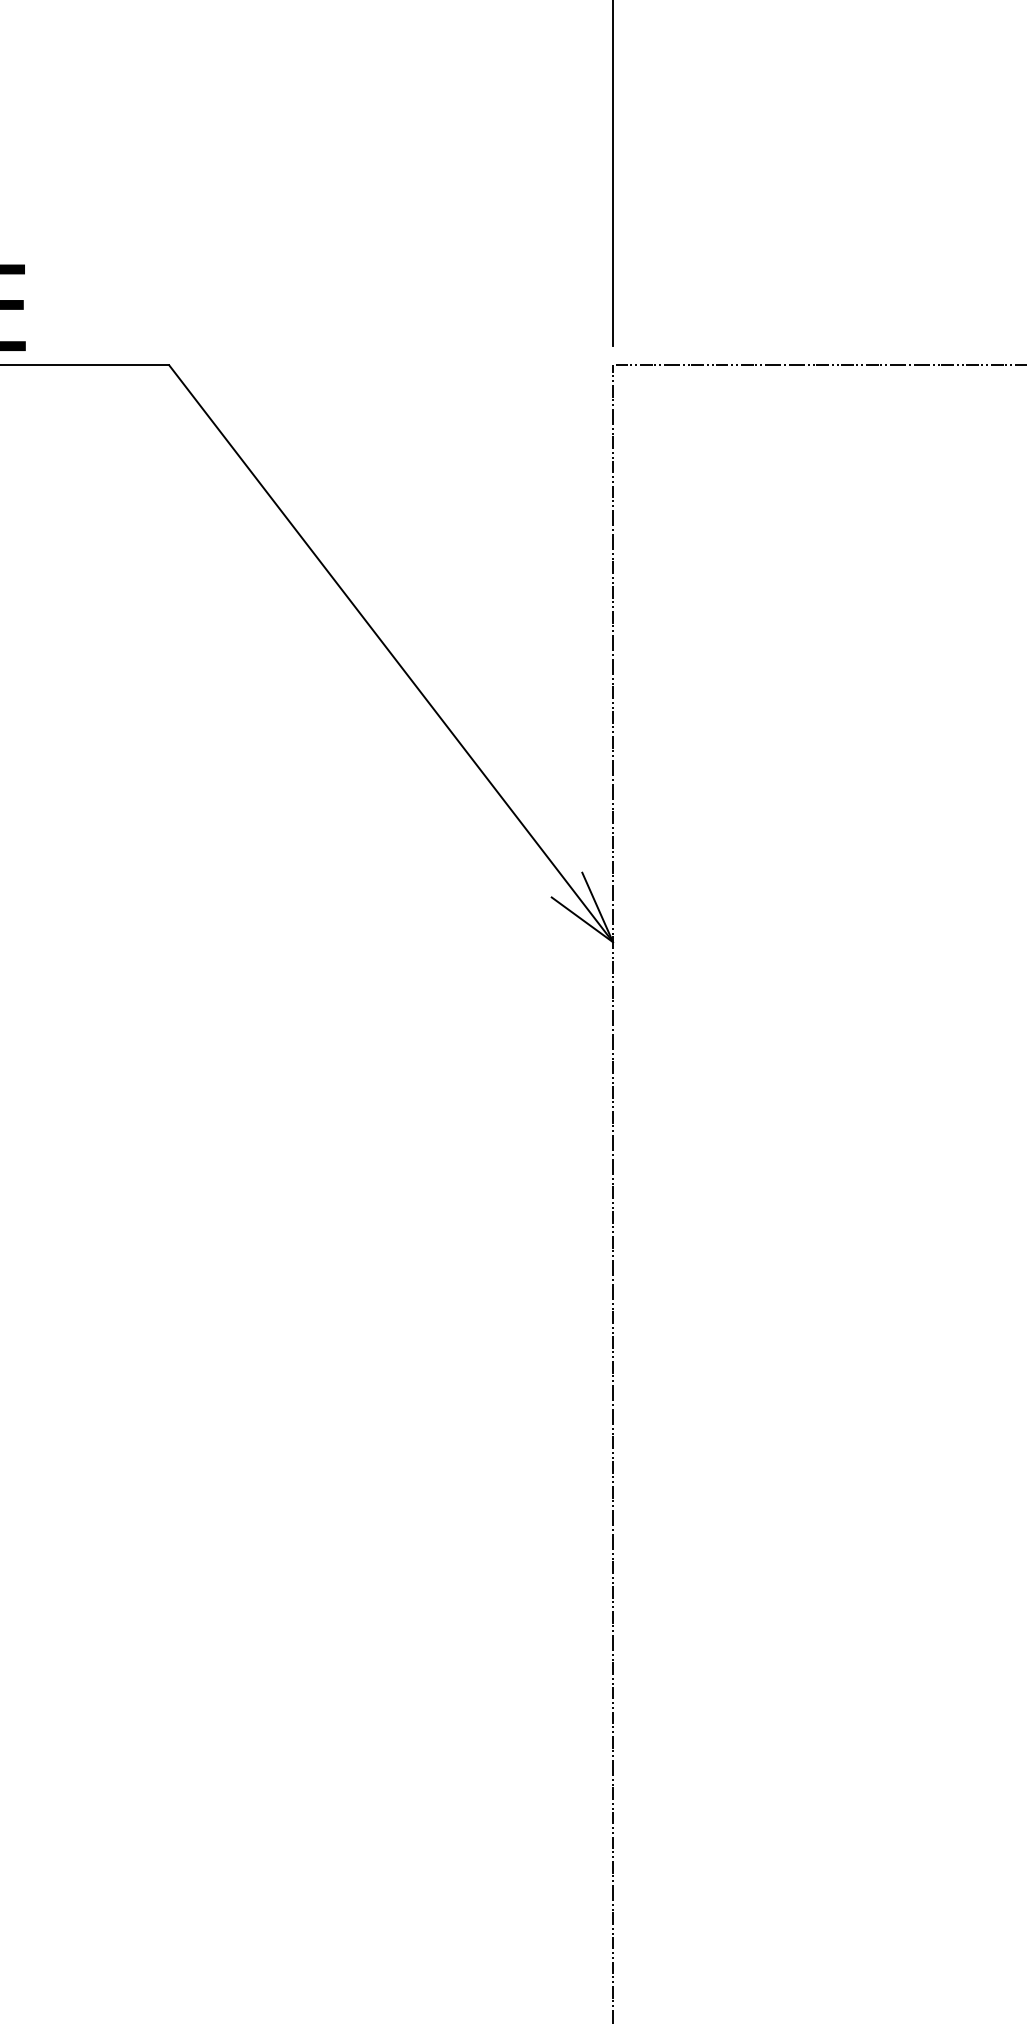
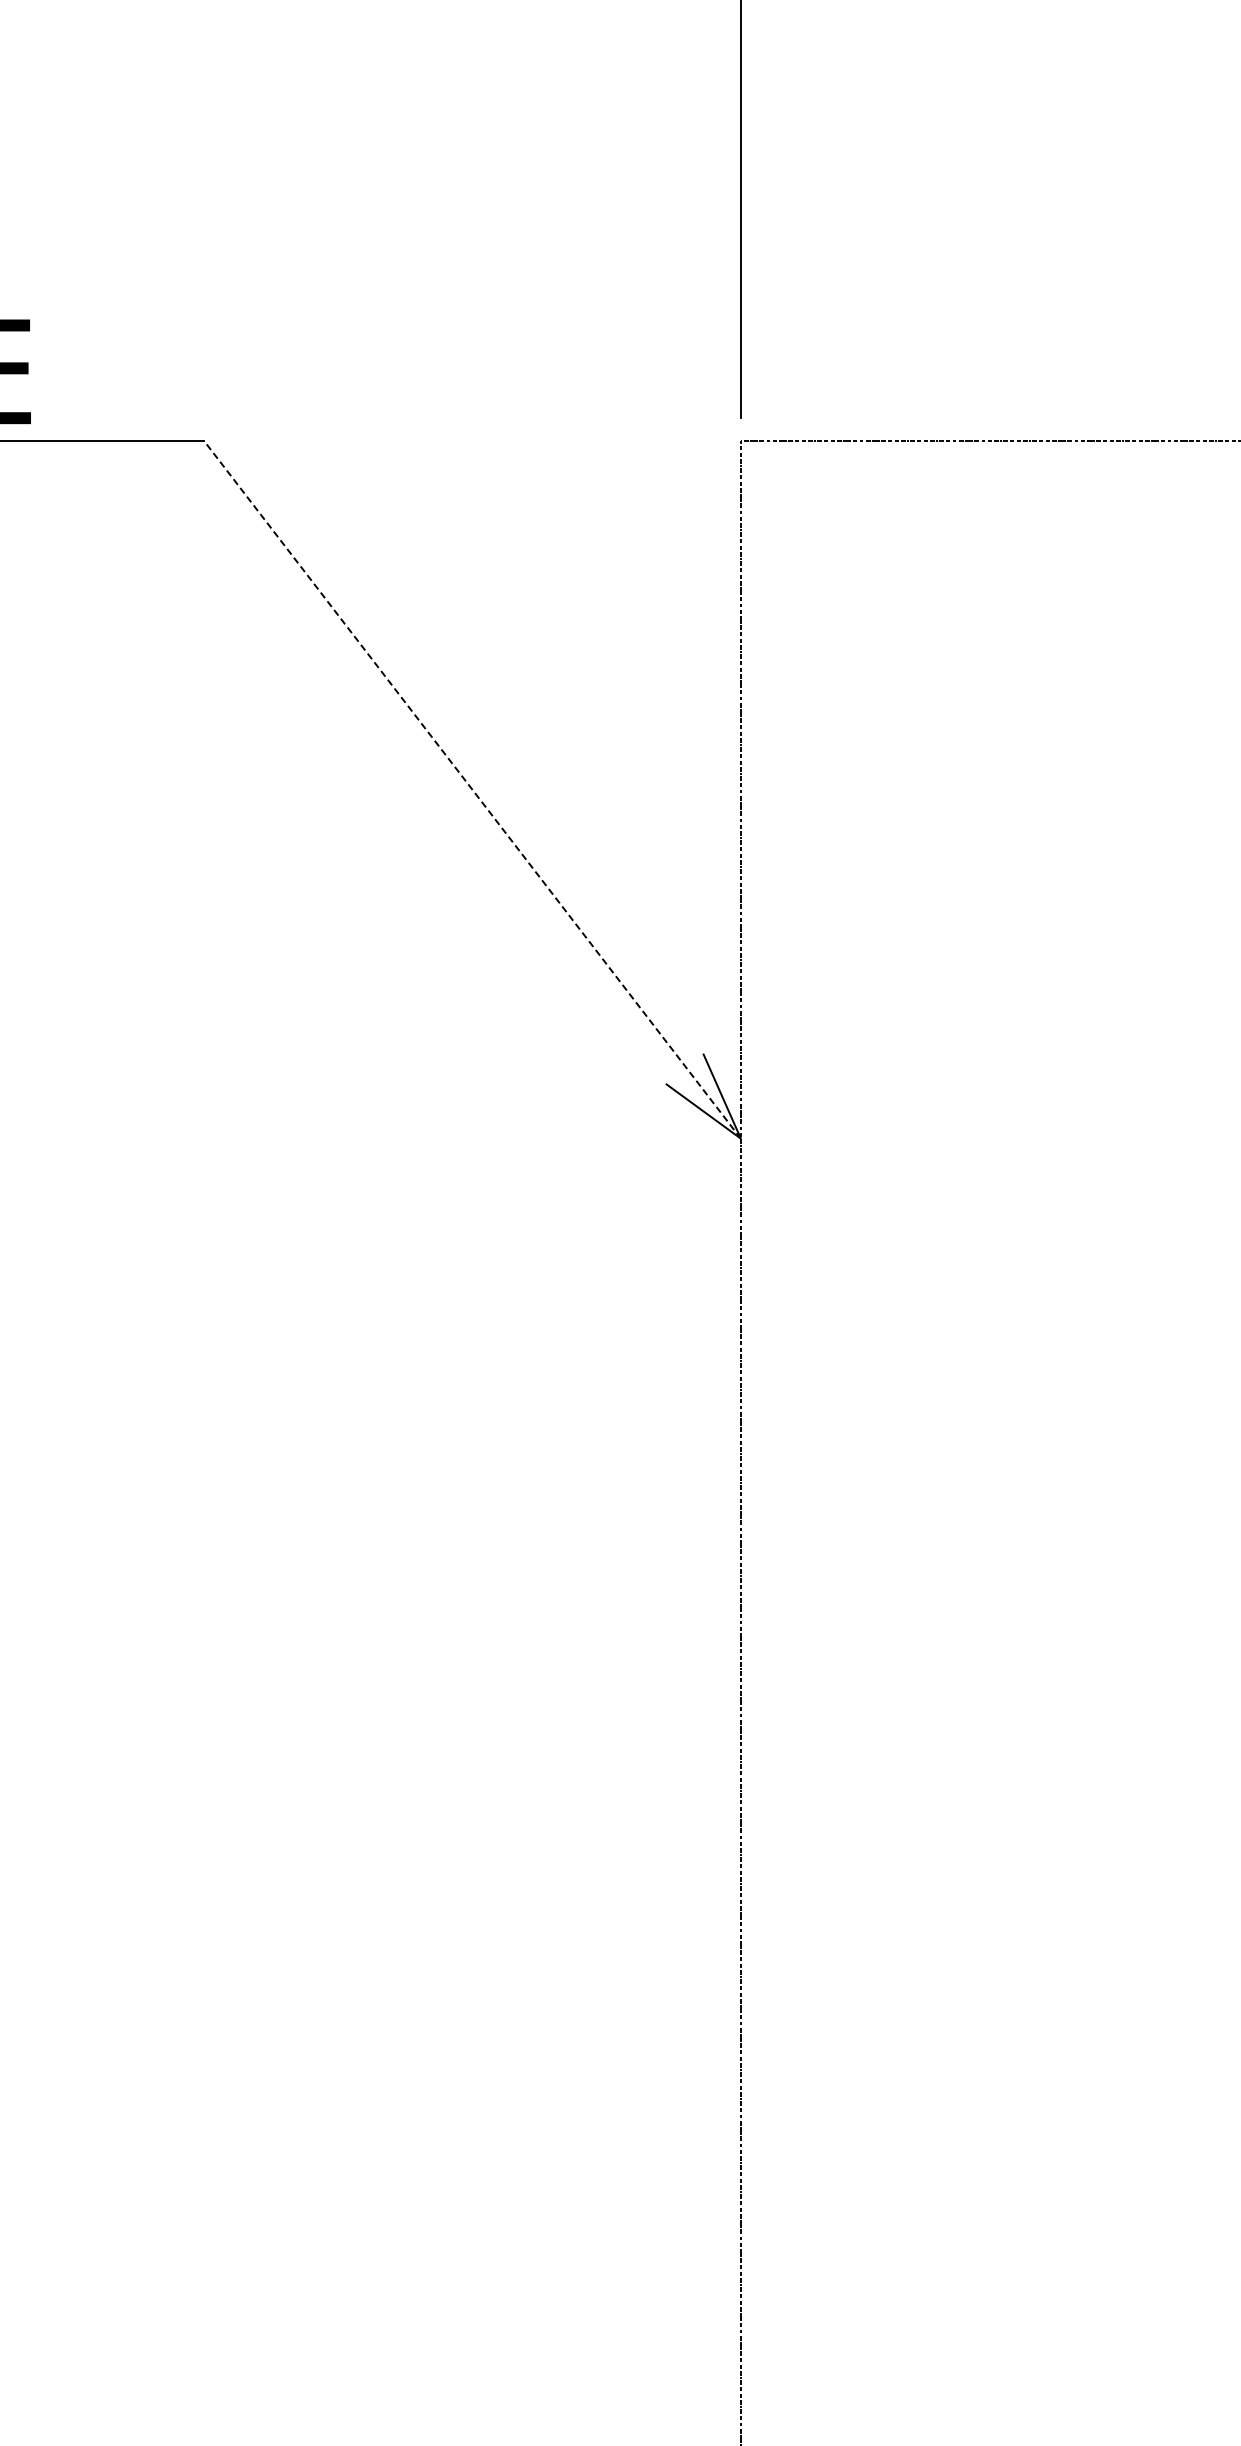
line: (391, 654) -> (472, 790), solid -> dashed

